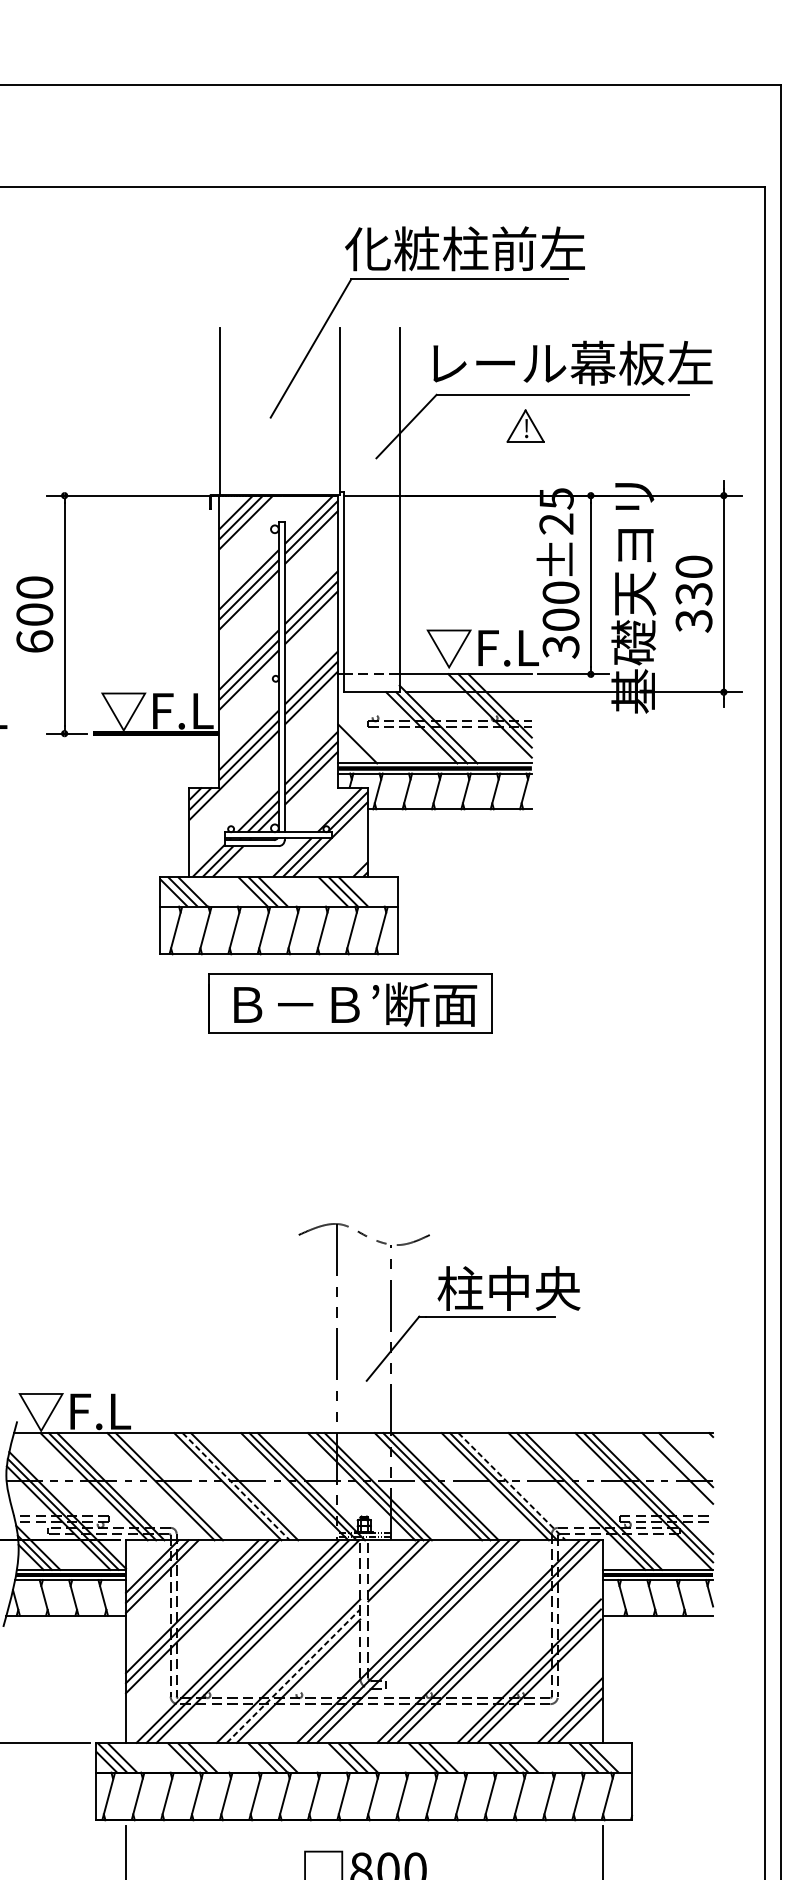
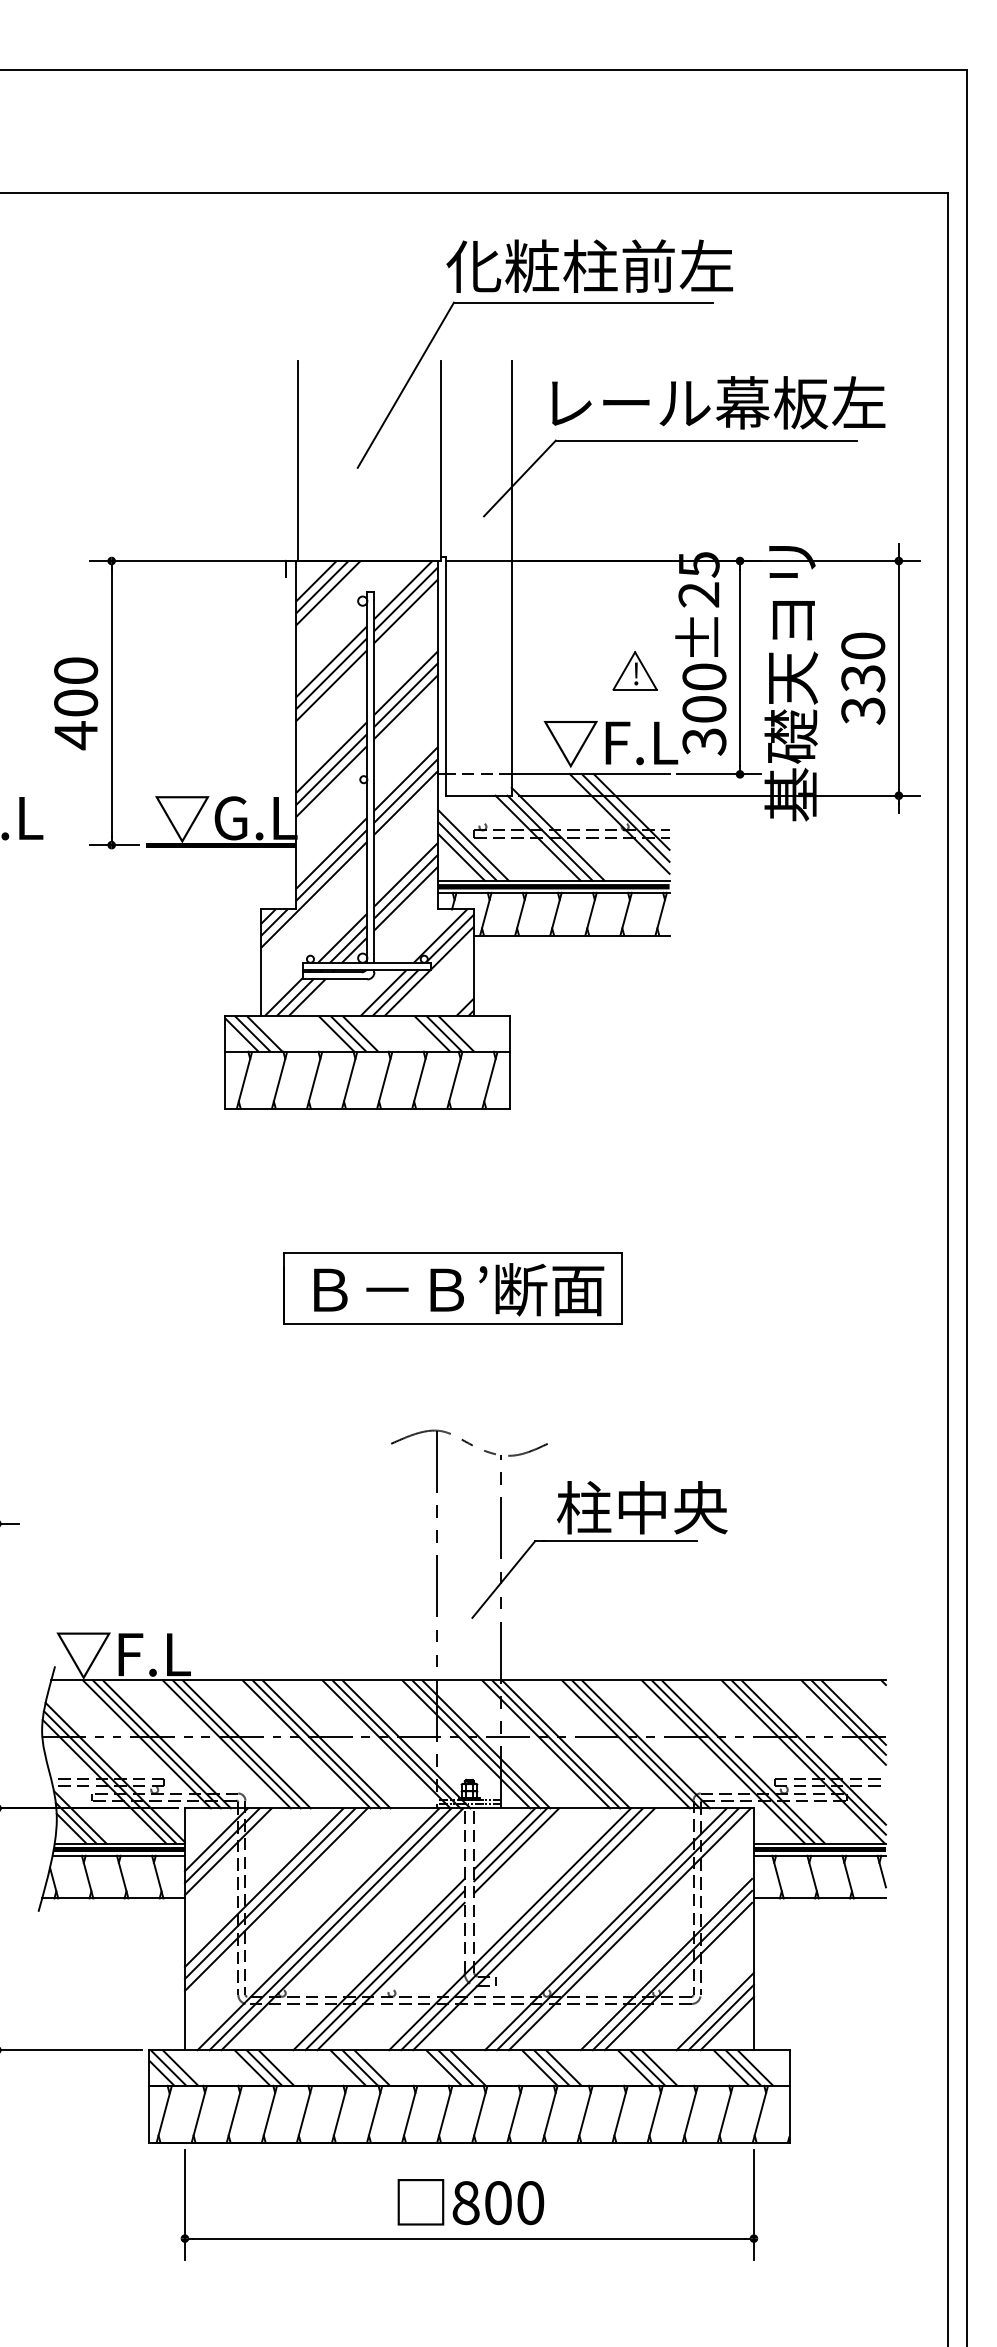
part: (525, 425) -> (634, 670), moved
text: (35, 641) -> (76, 735), 600 -> 400
text: (185, 711) -> (255, 818), ▽F.L -> ▽G.L
line: (367, 733) -> (473, 845), added
line: (362, 738) -> (467, 851), added
part: (350, 1003) -> (452, 1288), moved
line: (681, 1464) -> (848, 1717), added
line: (177, 1486) -> (246, 1744), added
line: (236, 1486) -> (316, 1744), dashed -> solid
line: (511, 1486) -> (645, 1744), dashed -> solid
line: (403, 1575) -> (516, 1850), added
line: (293, 1676) -> (385, 1970), dashed -> solid

